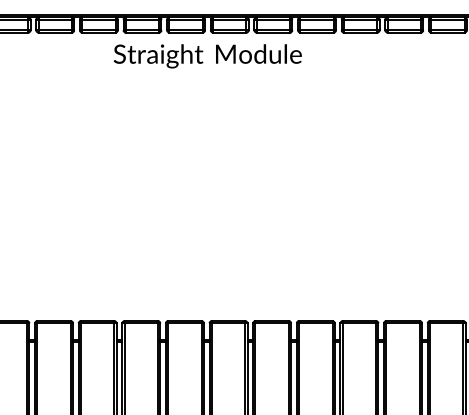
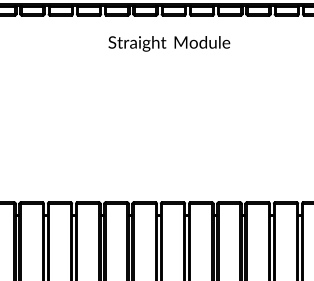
text: (208, 55) -> (169, 43), moved

